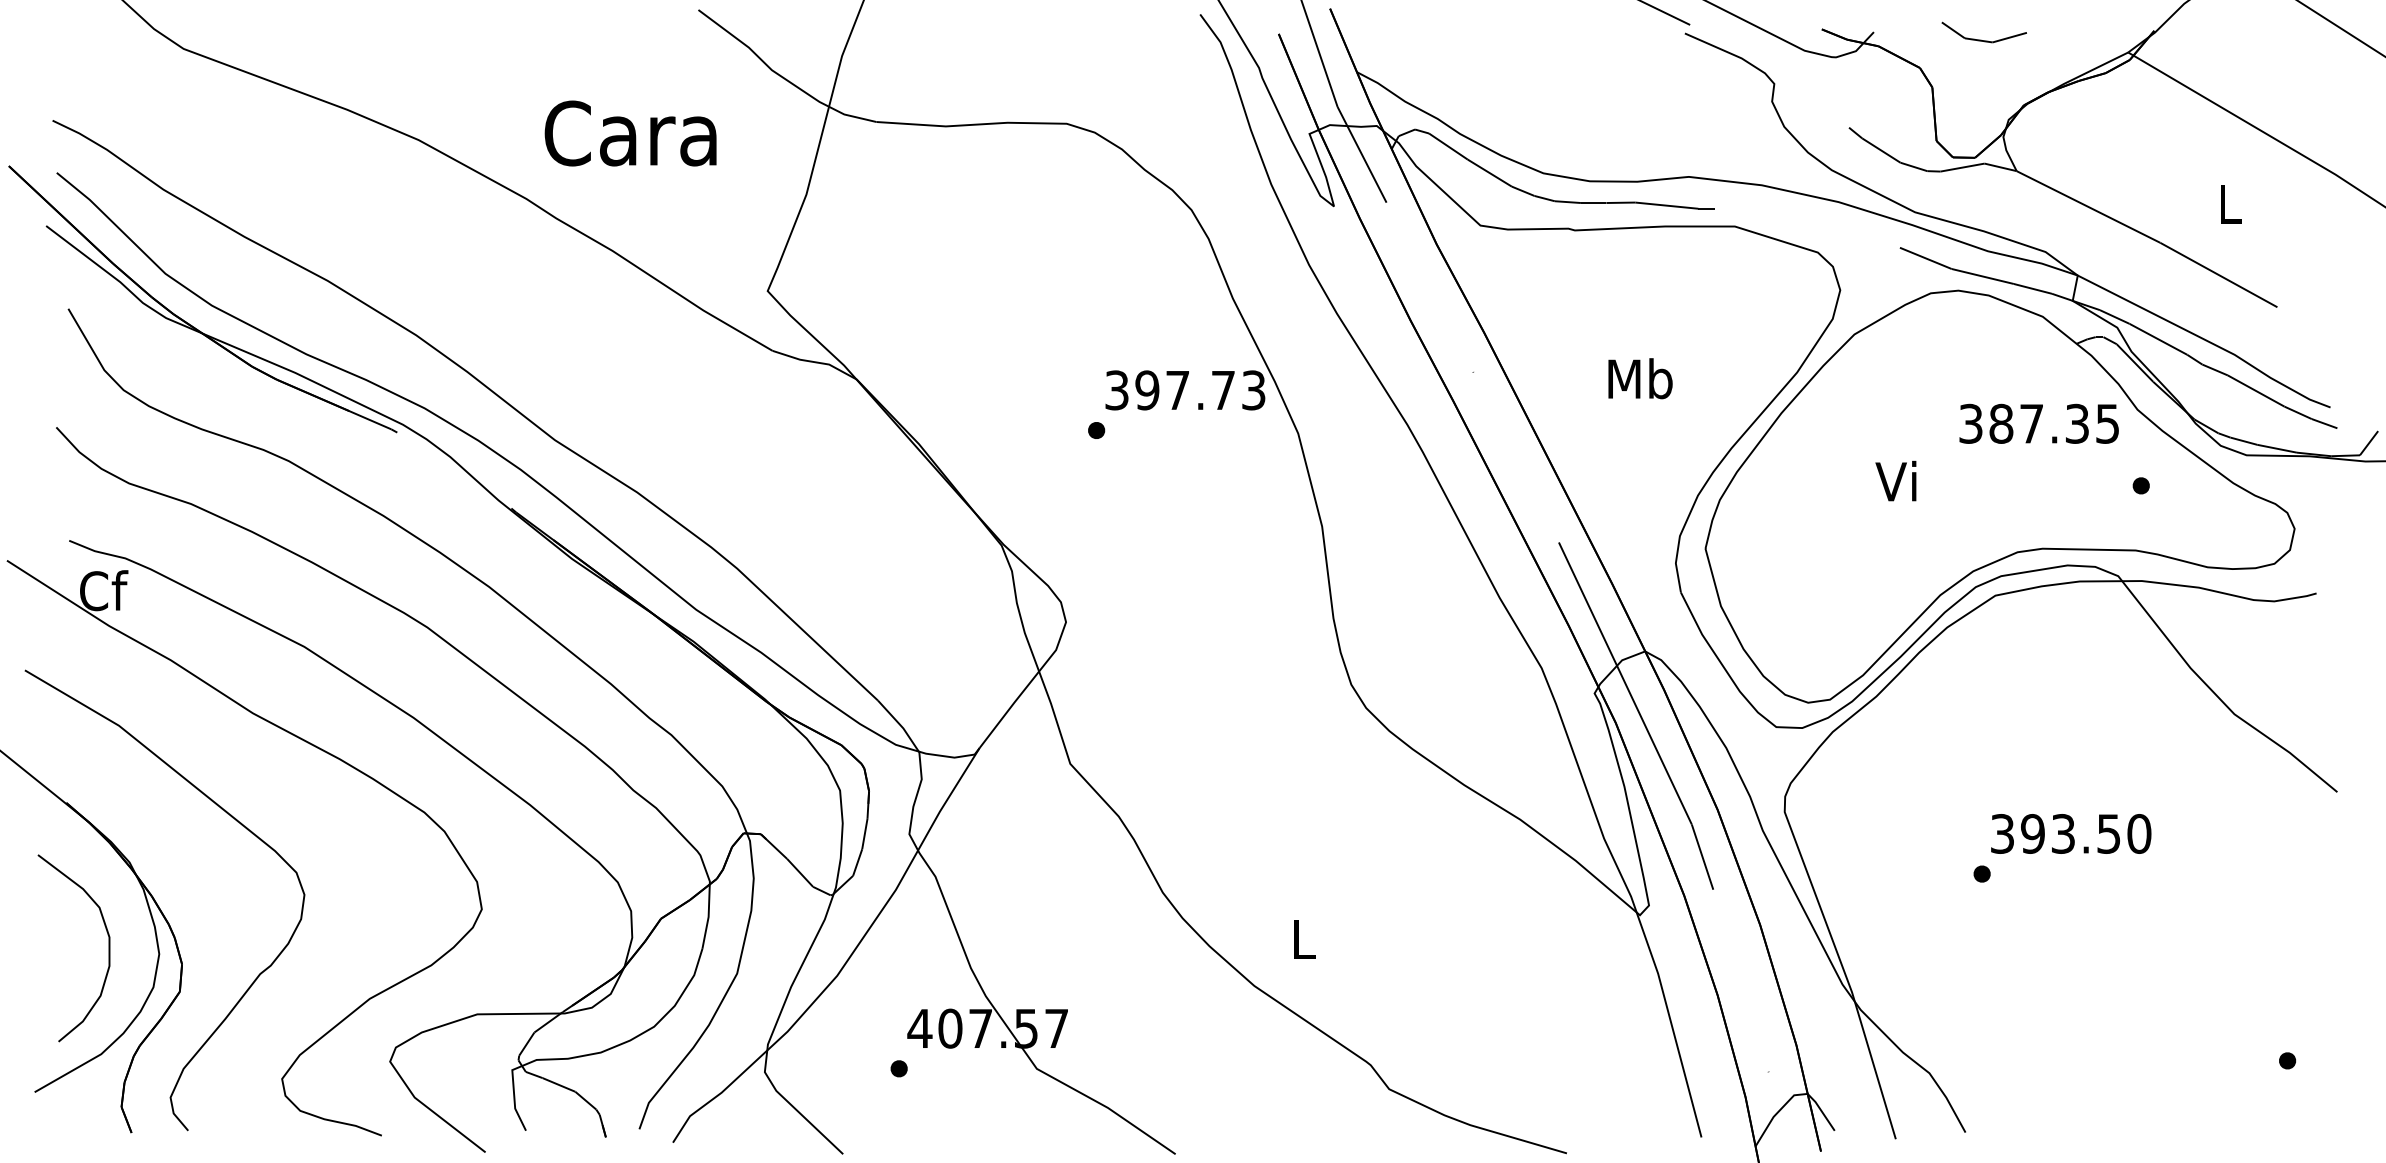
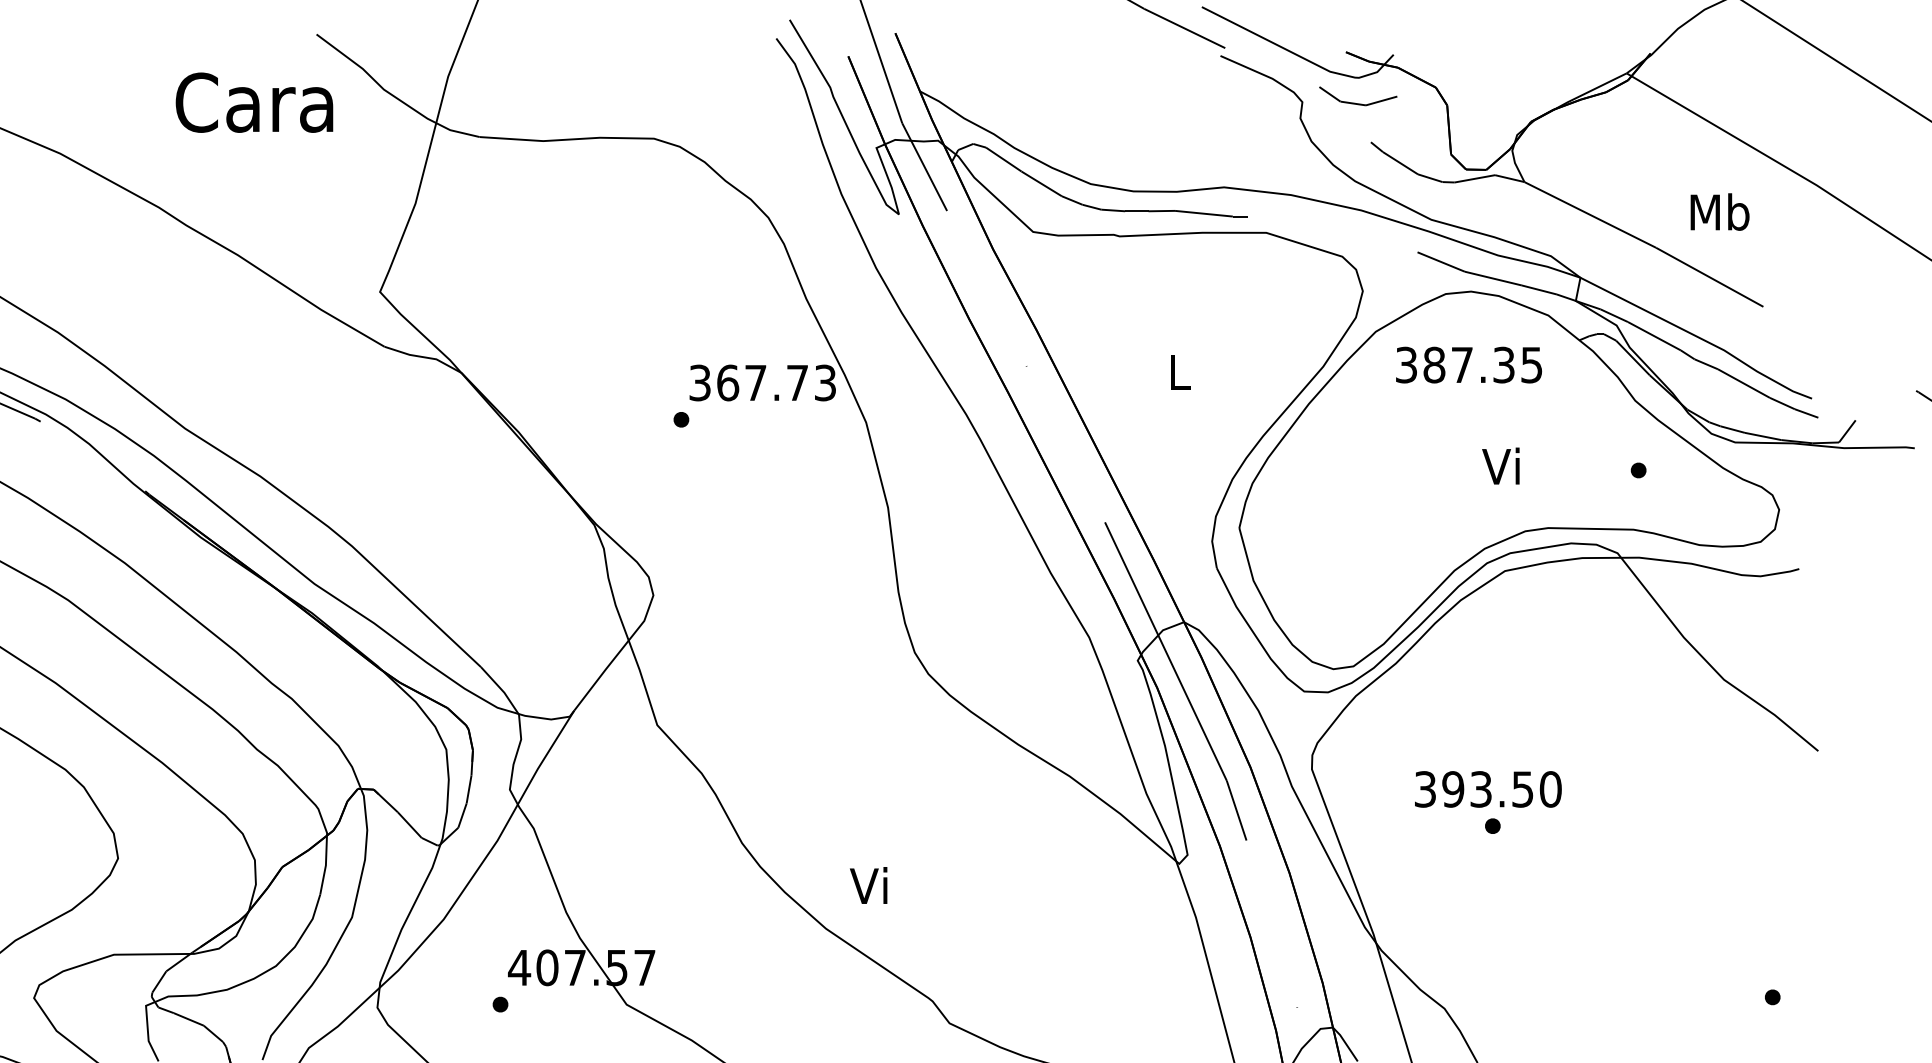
line: (1981, 39) -> (1355, 102), moved
text: (630, 133) -> (254, 102), moved
text: (2230, 203) -> (1720, 211), L -> Mb
text: (1640, 378) -> (1179, 372), Mb -> L
text: (1147, 390) -> (728, 383), 397.73 -> 367.73
text: (2038, 423) -> (1468, 364), moved
text: (1895, 481) -> (1500, 466), moved
text: (2071, 833) -> (1488, 789), moved
text: (1300, 938) -> (868, 885), L -> Vi

